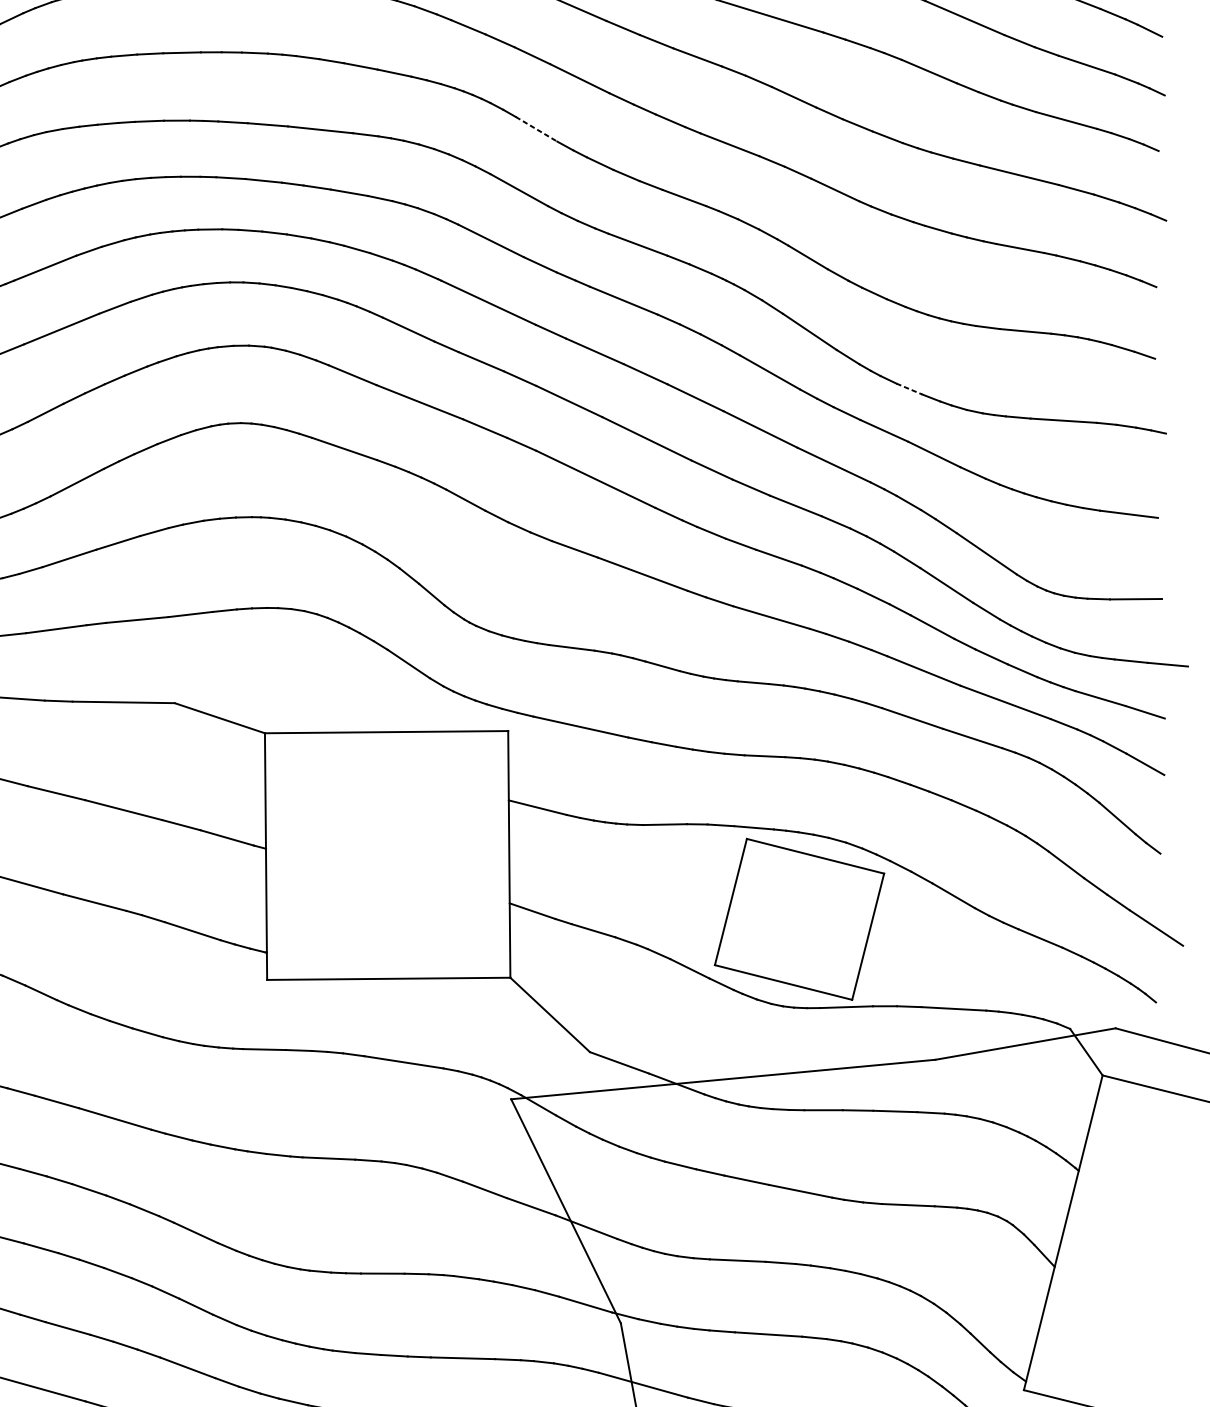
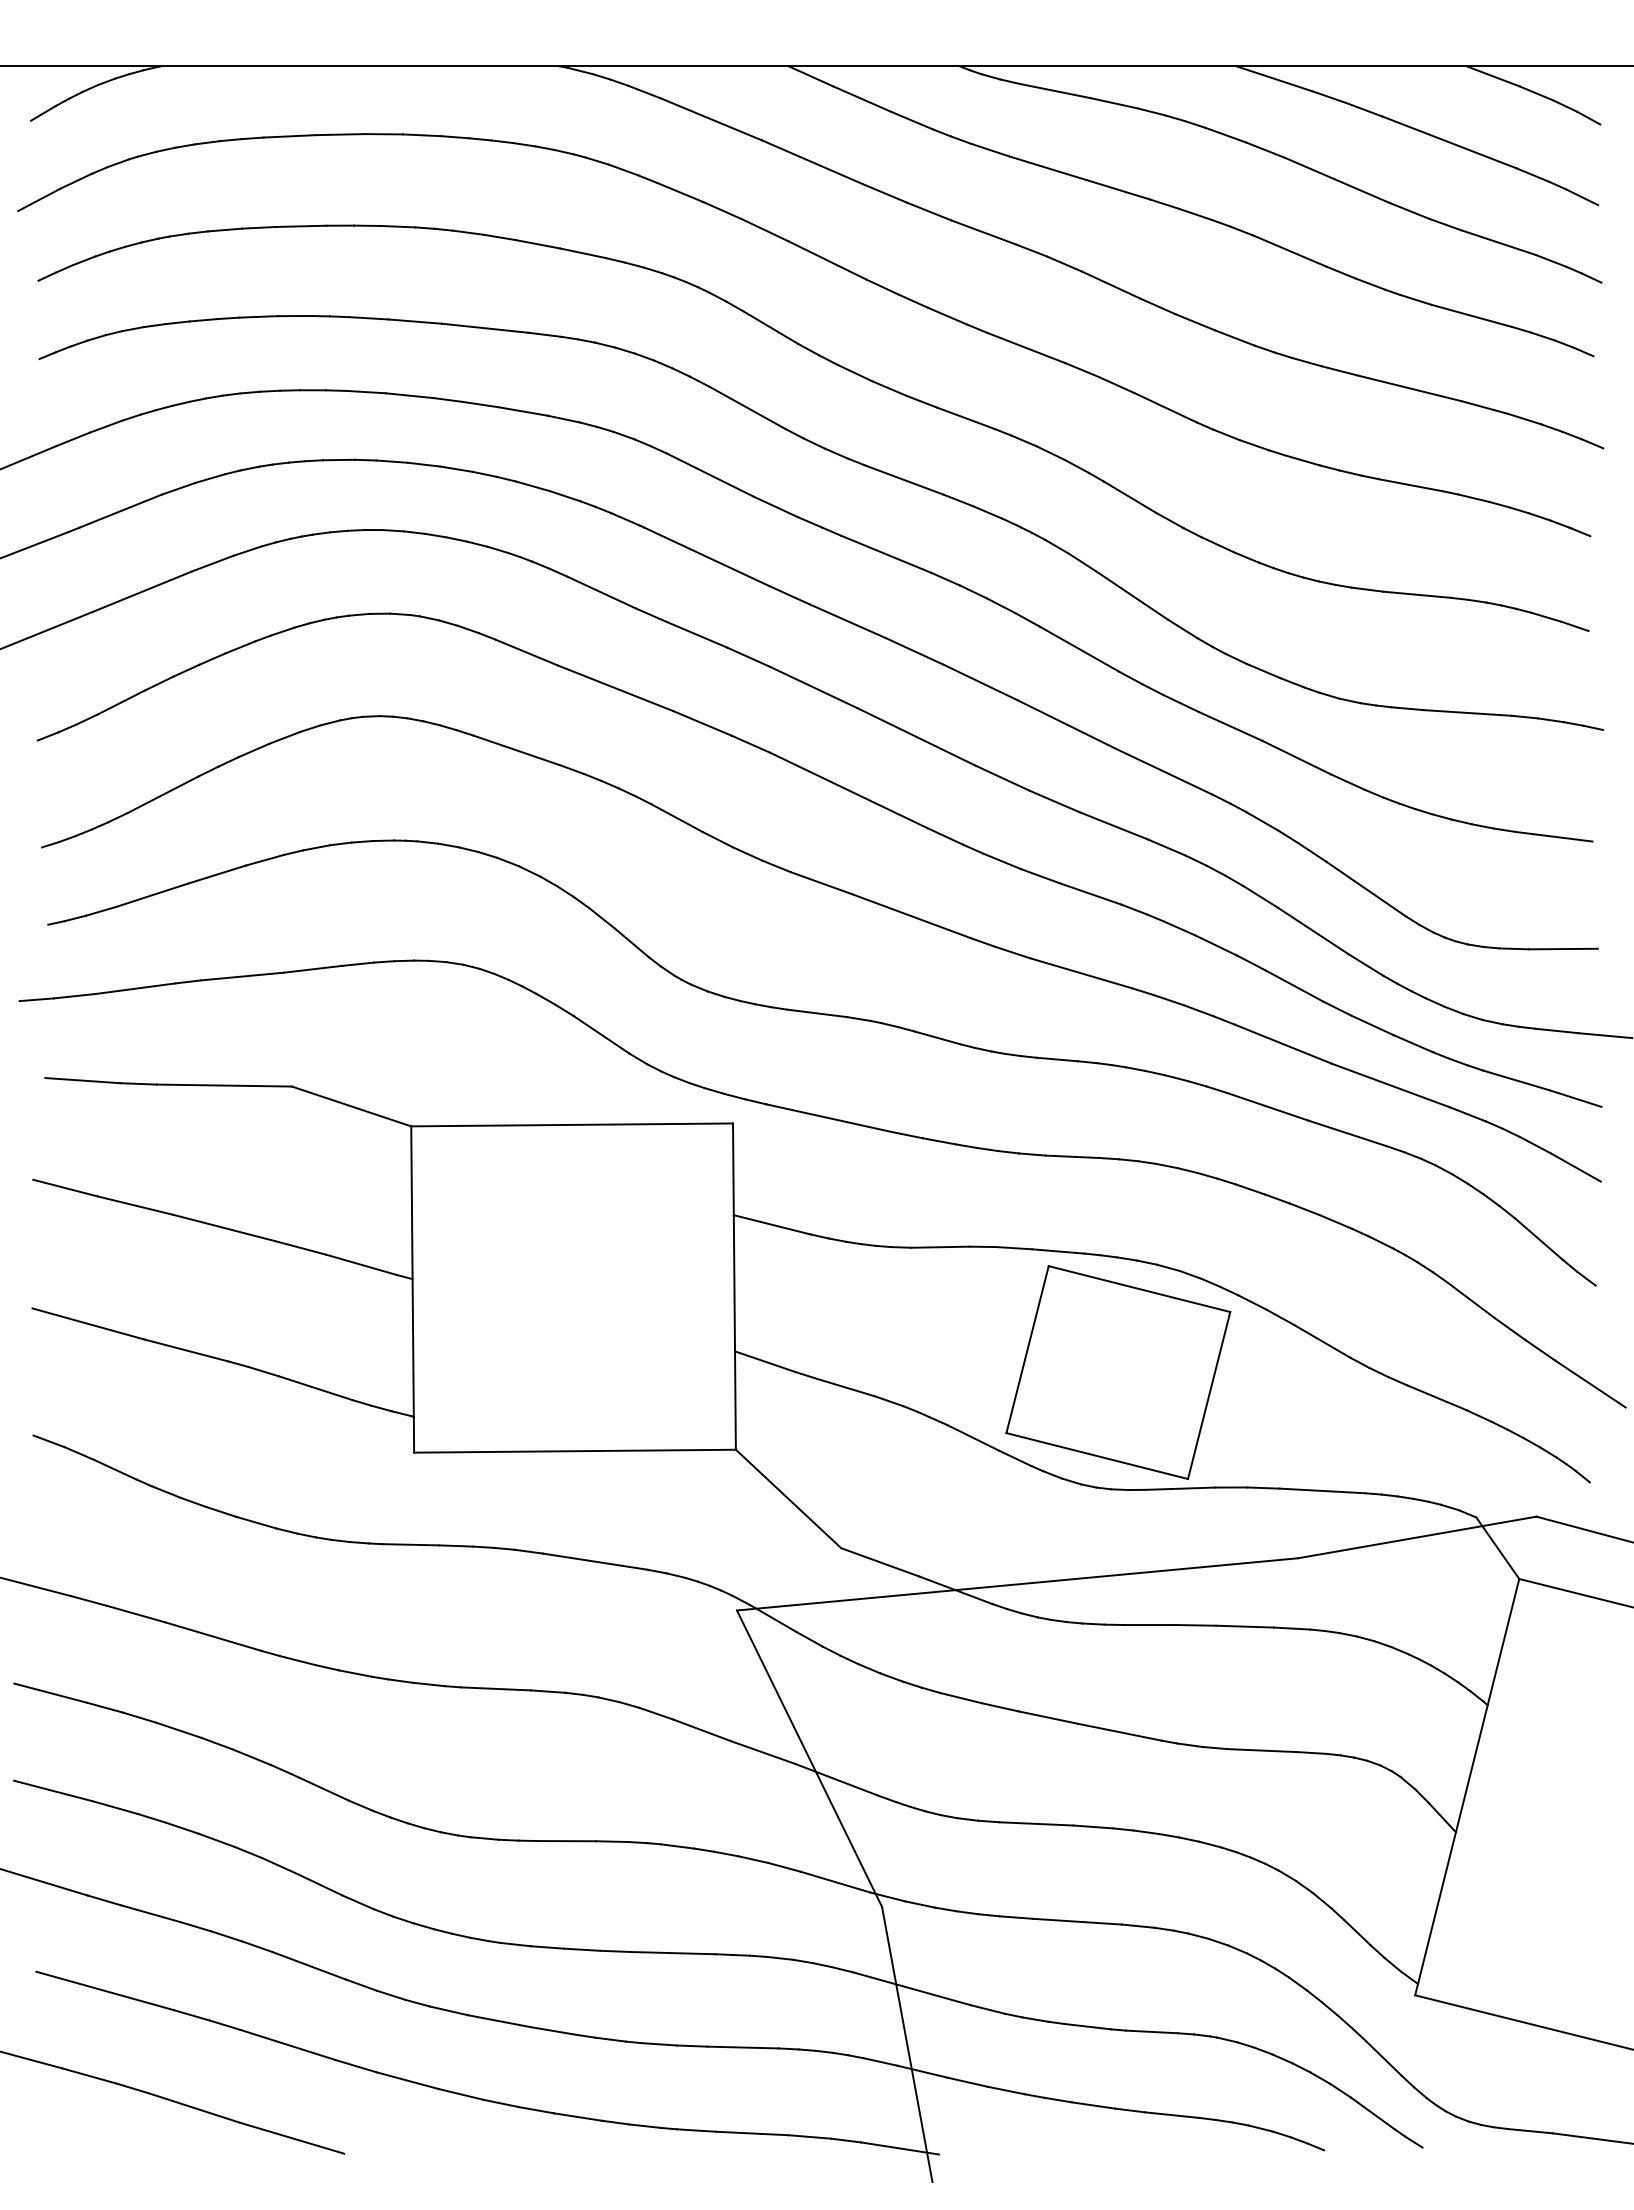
line: (536, 129) -> (770, 327), dashed -> solid
line: (909, 389) -> (1263, 671), dashed -> solid

